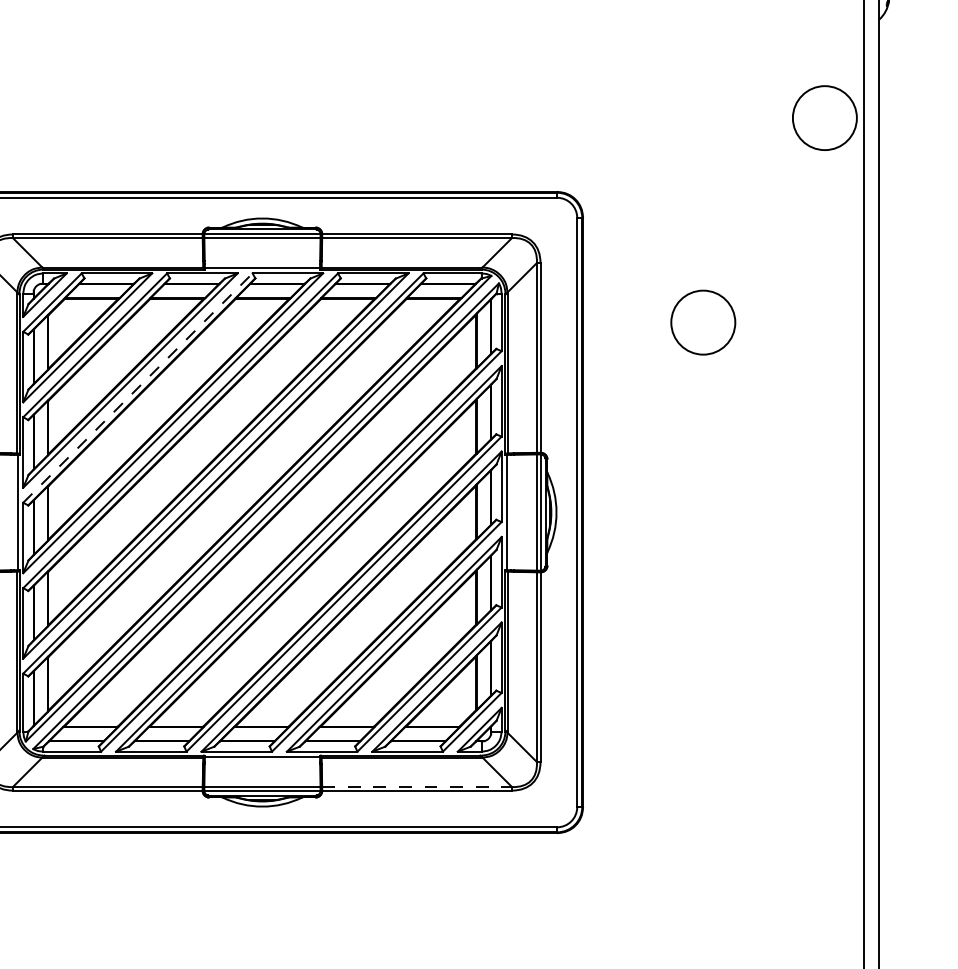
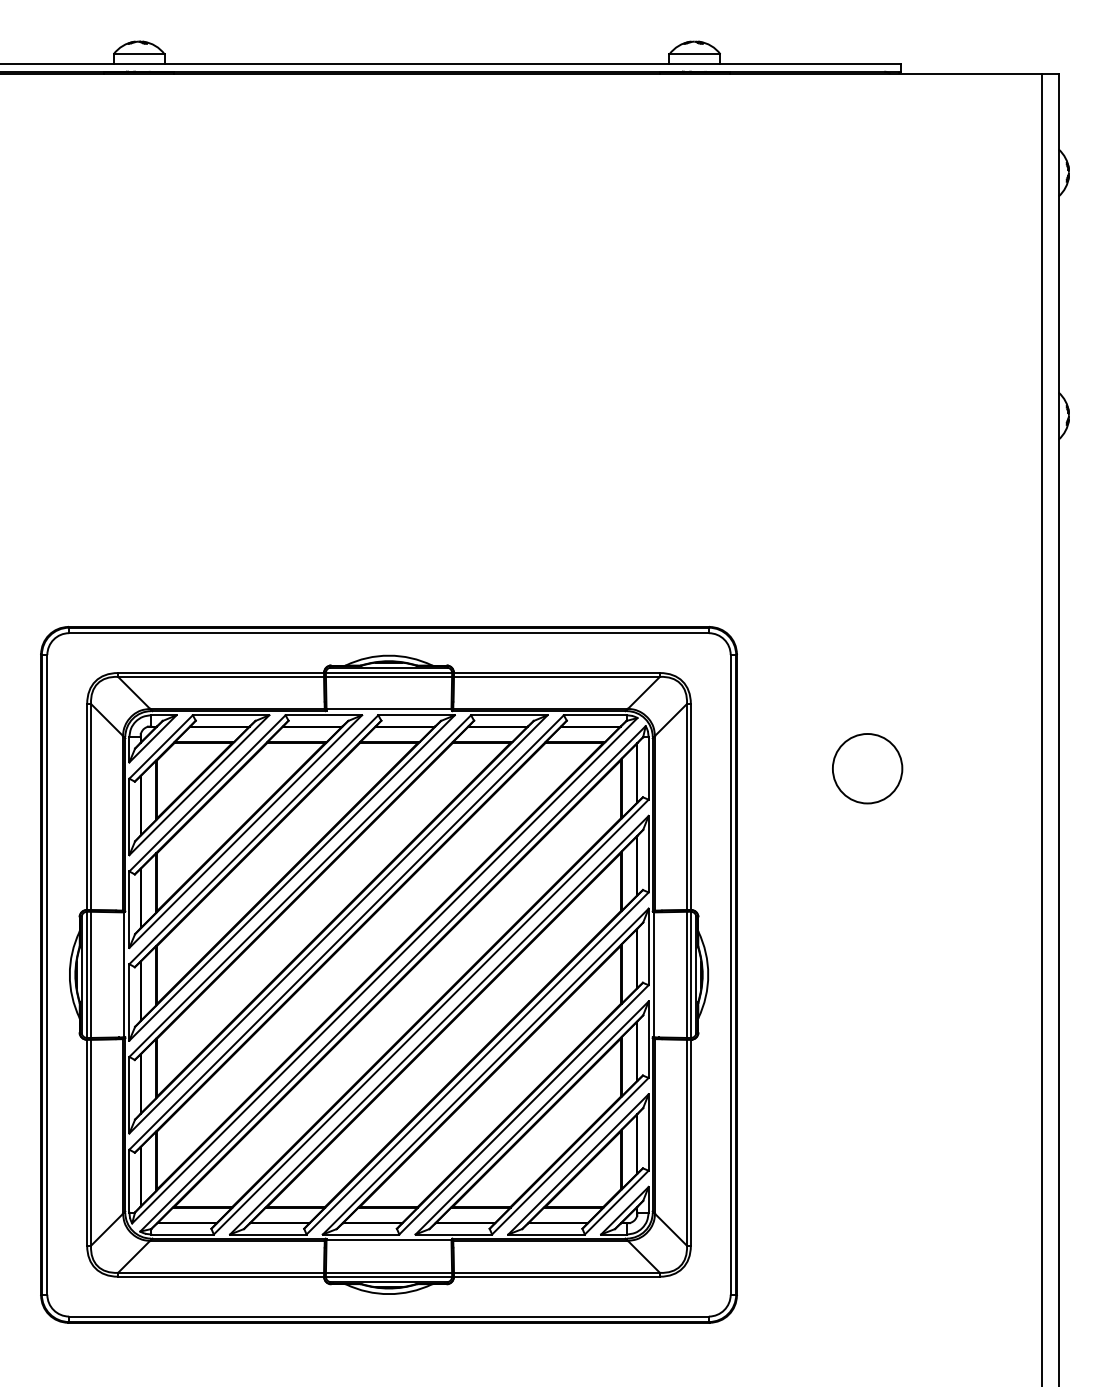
circle: (824, 117) -> (999, 546), removed
line: (138, 387) -> (254, 839), dashed -> solid
line: (417, 786) -> (557, 1272), dashed -> solid

